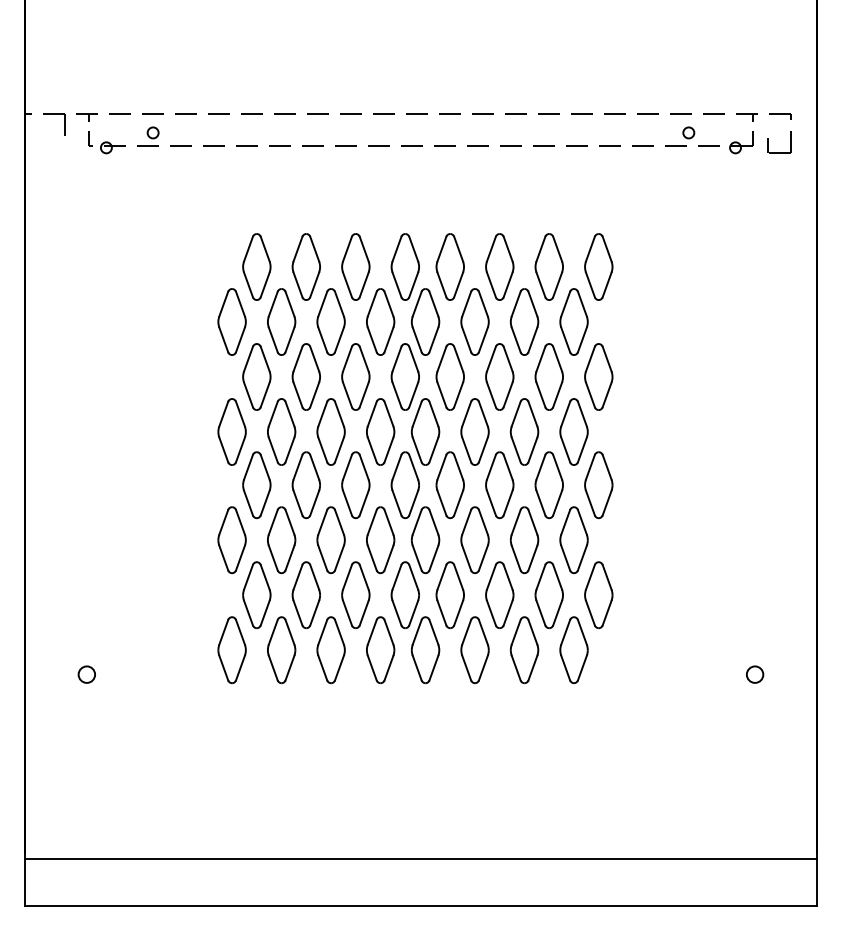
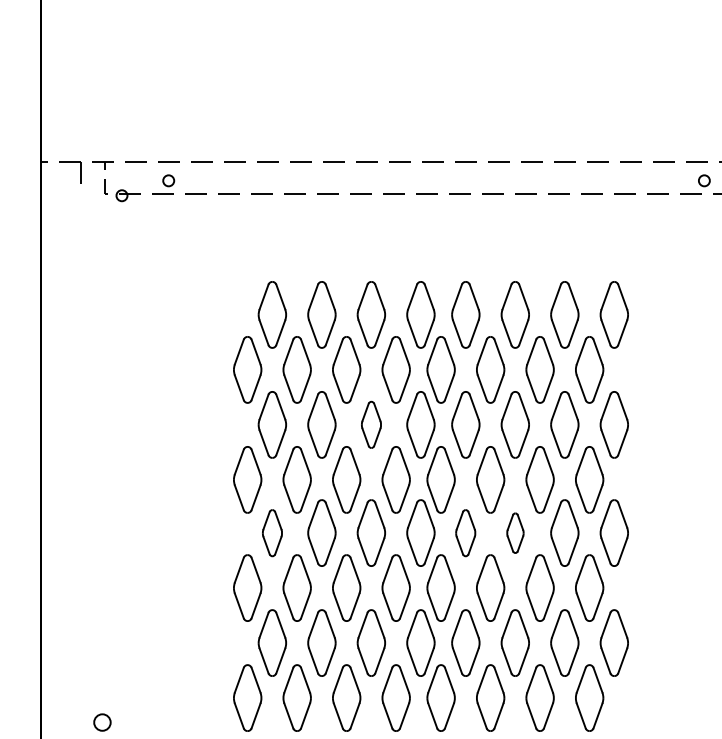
part: (355, 376) -> (371, 424), size x0.7
part: (256, 485) -> (272, 533), size x0.7
part: (449, 485) -> (465, 533), size x0.7
part: (499, 485) -> (515, 533), size x0.6

